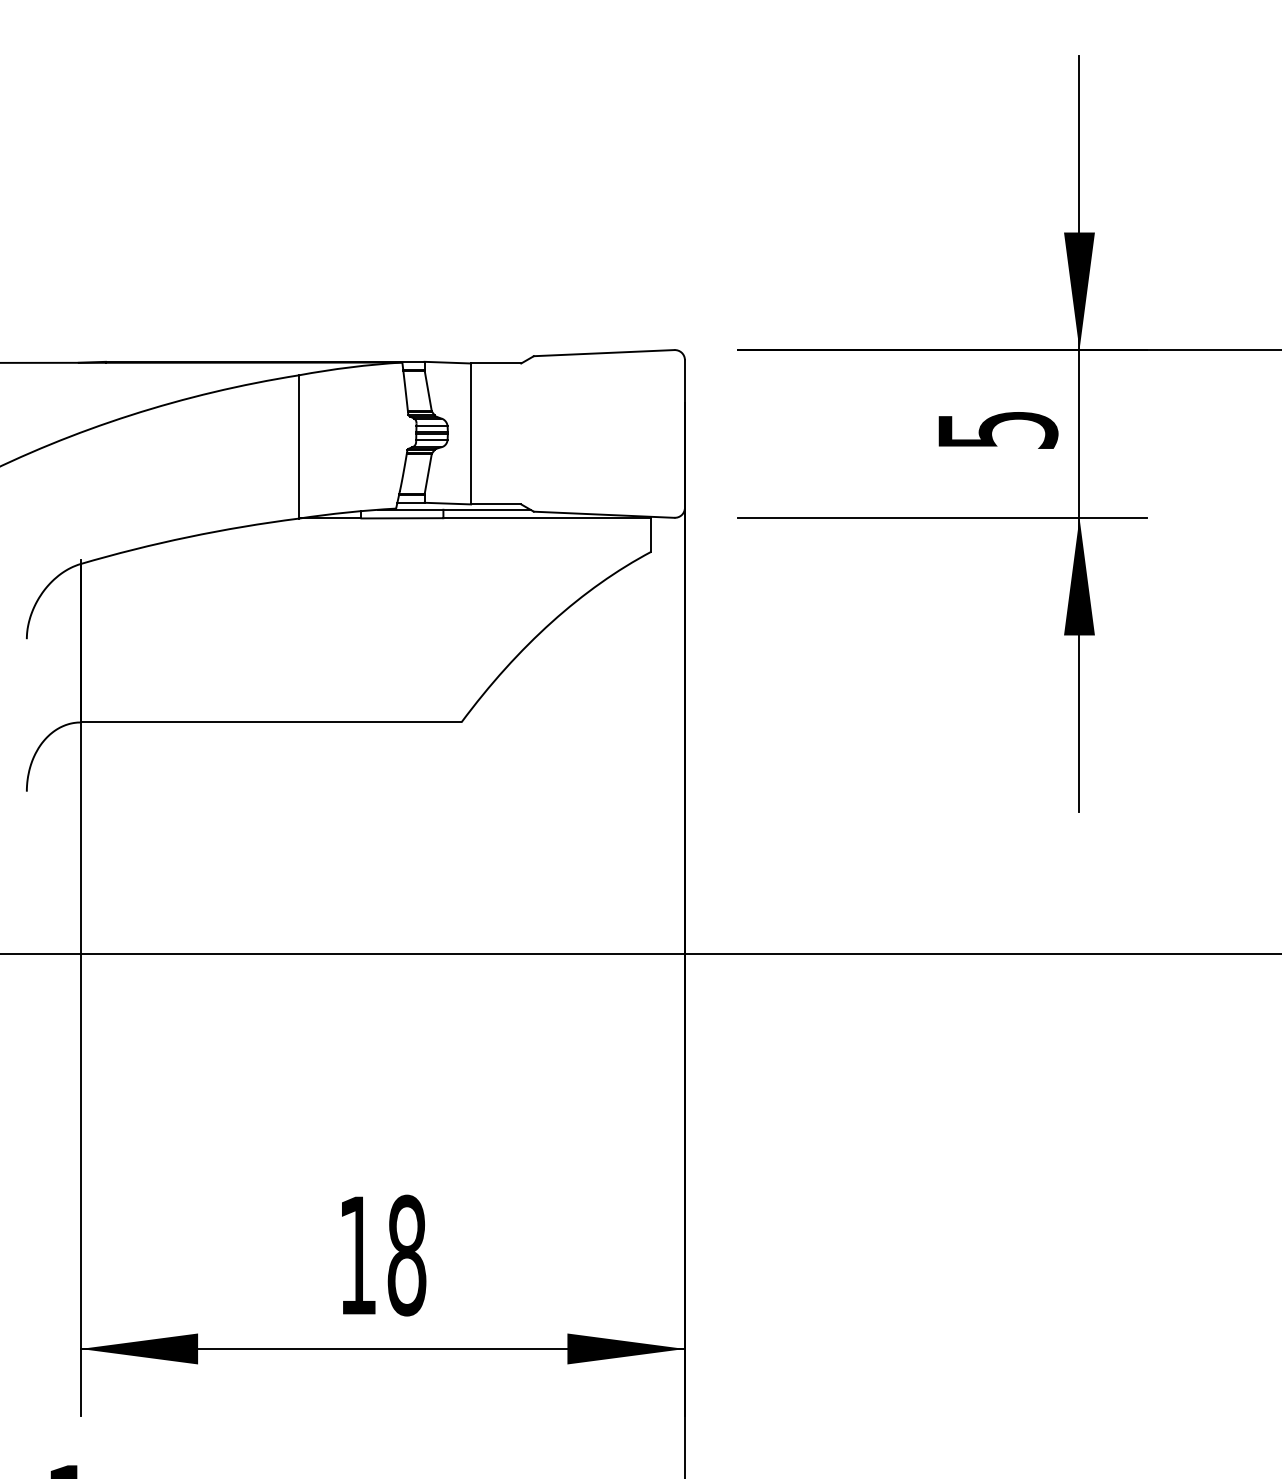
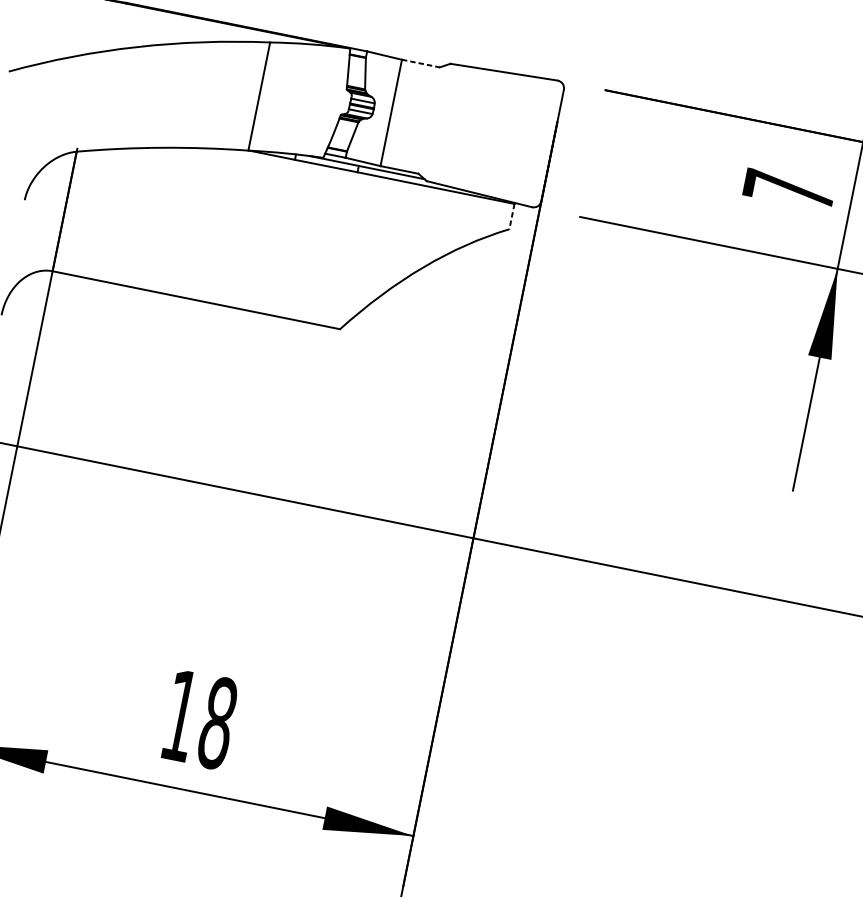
line: (496, 363) -> (421, 63), solid -> dashed
text: (998, 429) -> (789, 189), 5 -> 7
line: (651, 534) -> (512, 216), solid -> dashed

